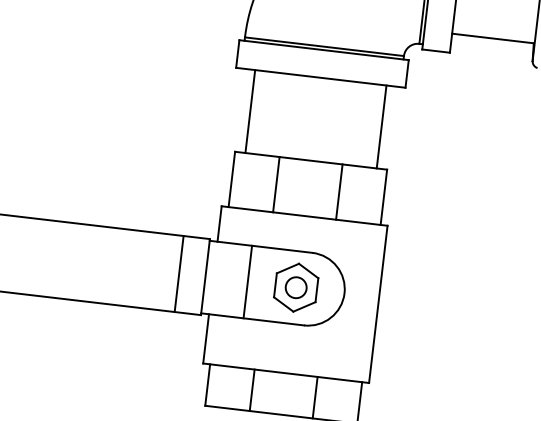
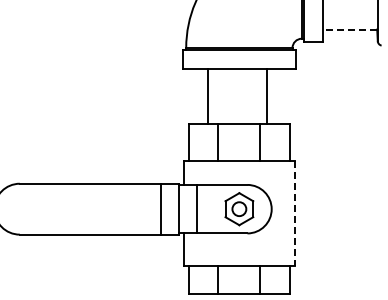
line: (492, 38) -> (349, 29), solid -> dashed
line: (250, 111) -> (208, 96), moved
line: (381, 126) -> (267, 96), moved
line: (248, 281) -> (197, 208), moved
line: (377, 303) -> (294, 213), solid -> dashed

